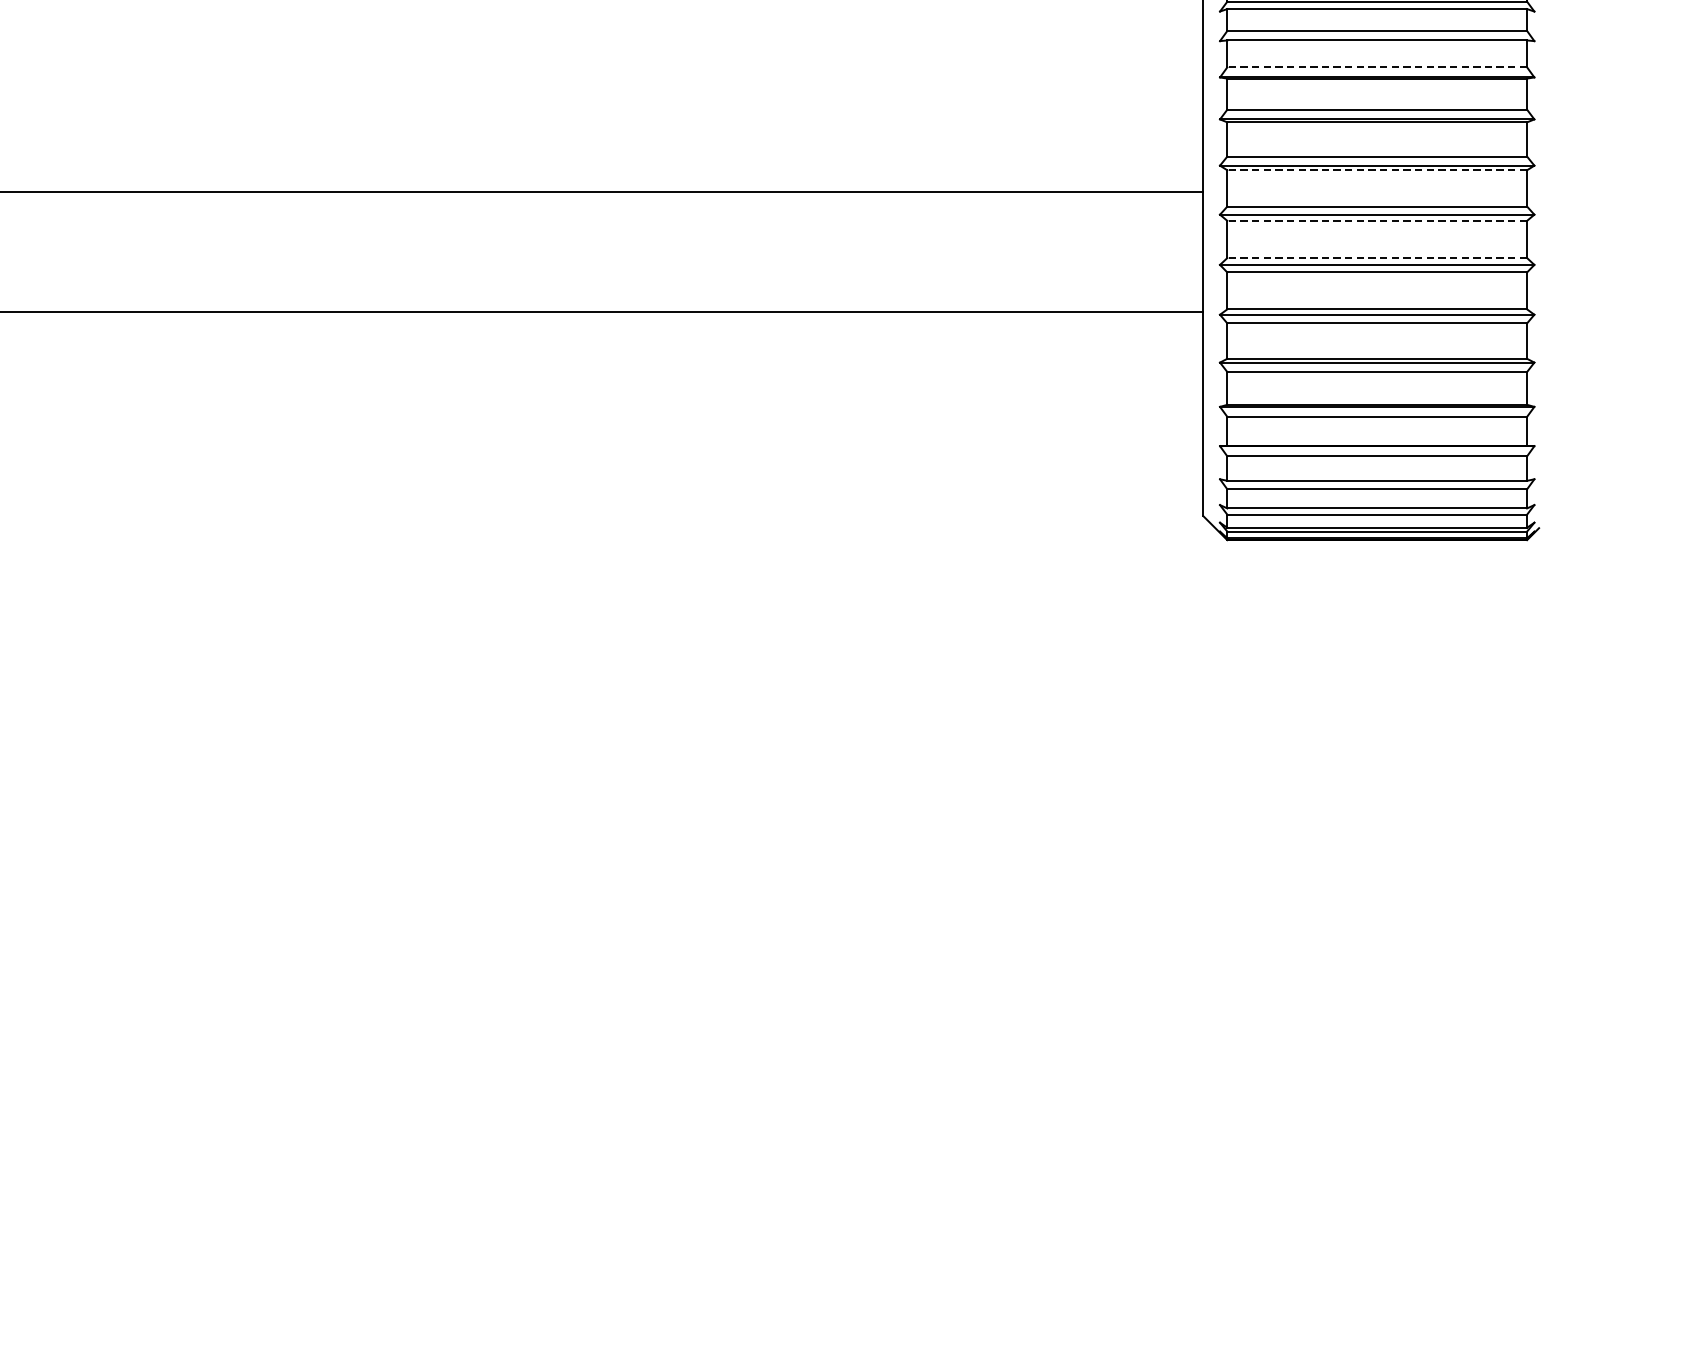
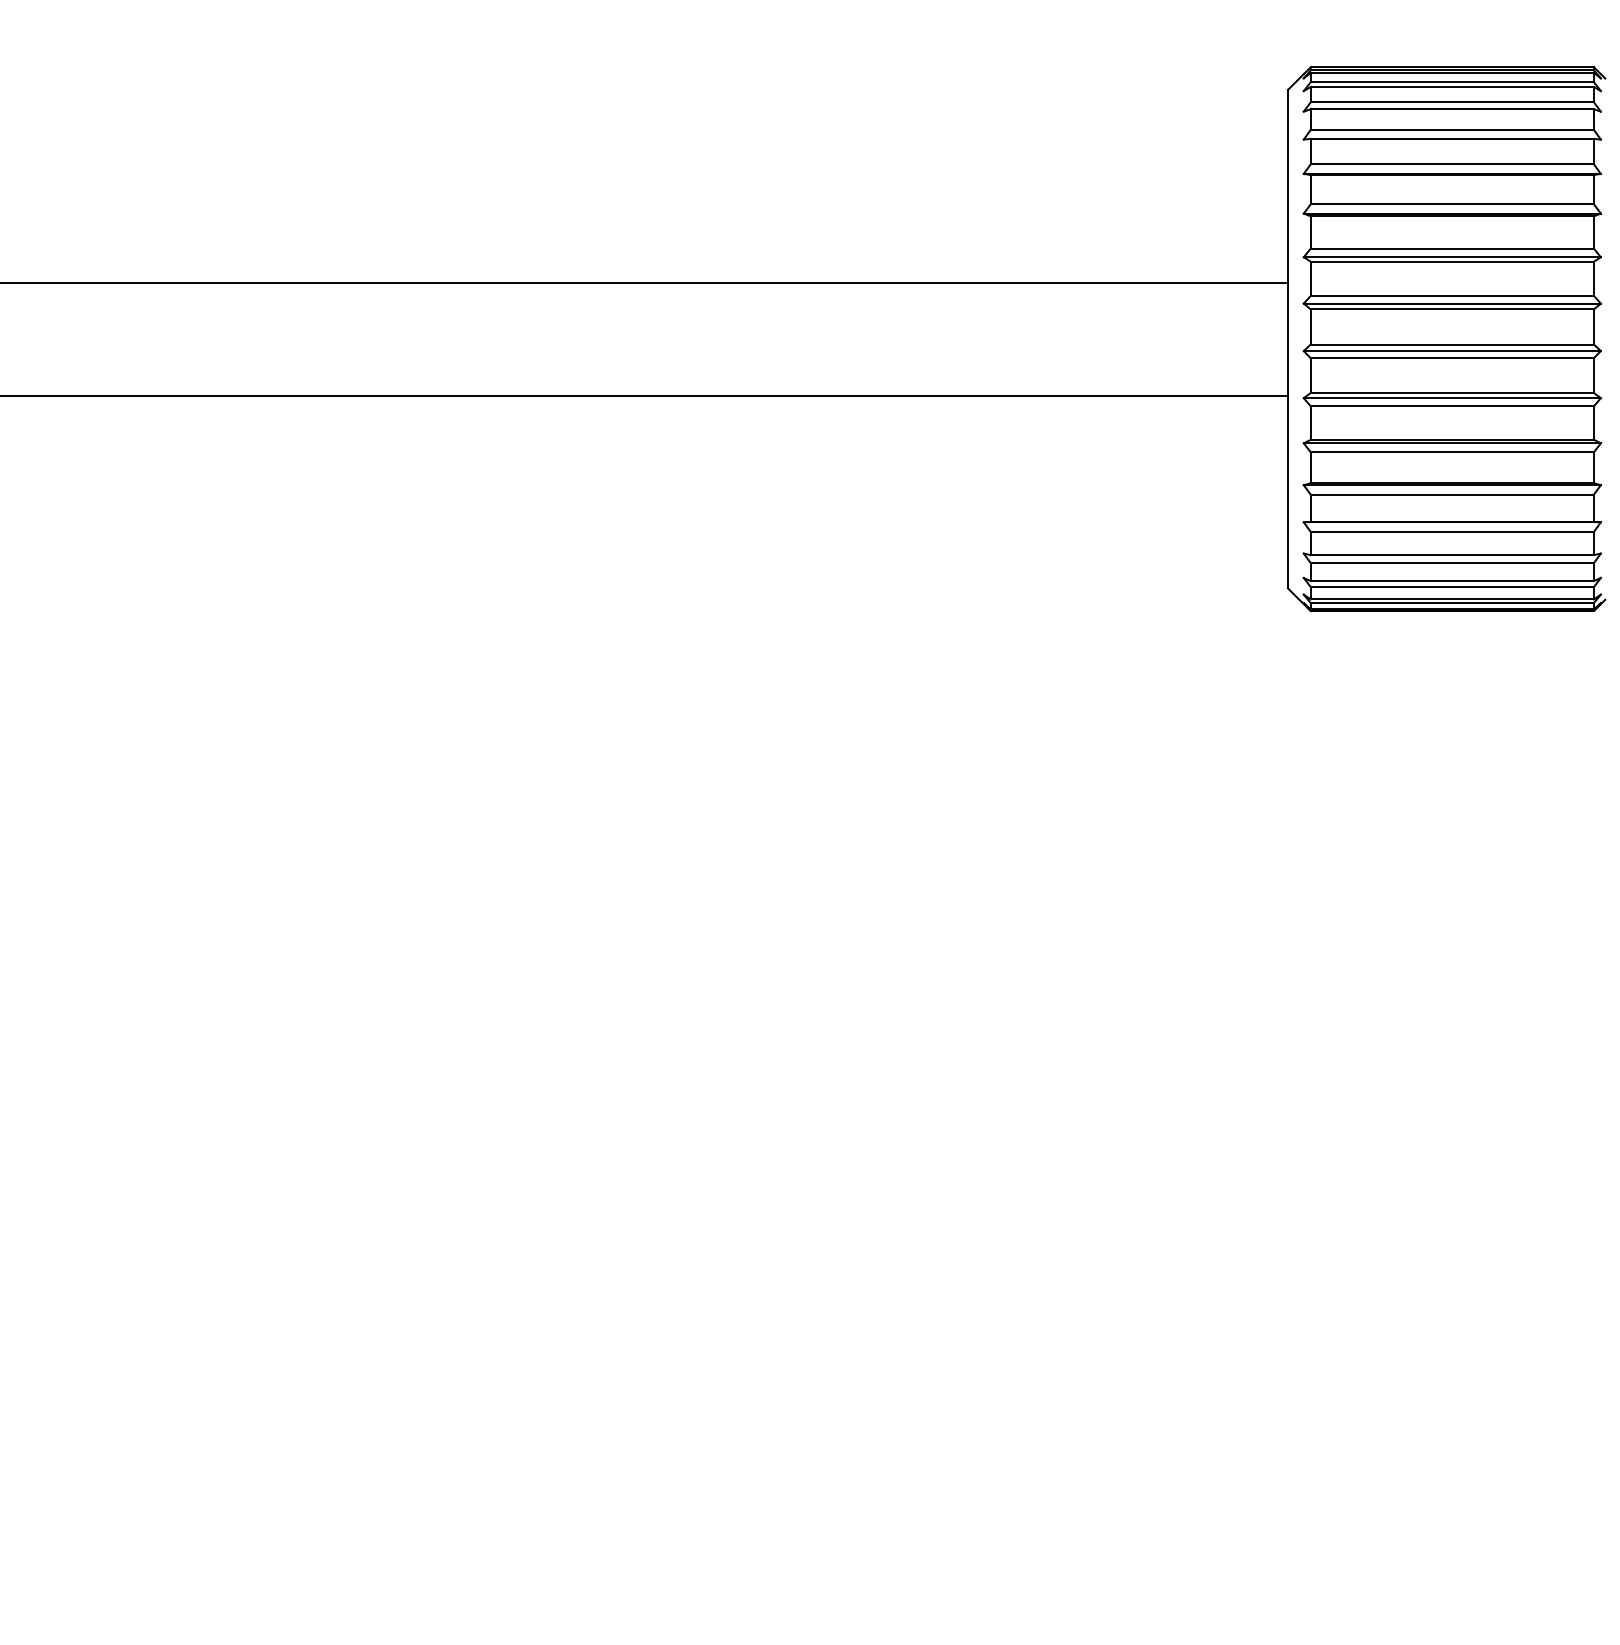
line: (1377, 67) -> (1452, 164), dashed -> solid
line: (1377, 170) -> (1452, 261), dashed -> solid
line: (1377, 220) -> (1452, 309), dashed -> solid
line: (1377, 257) -> (1452, 344), dashed -> solid

